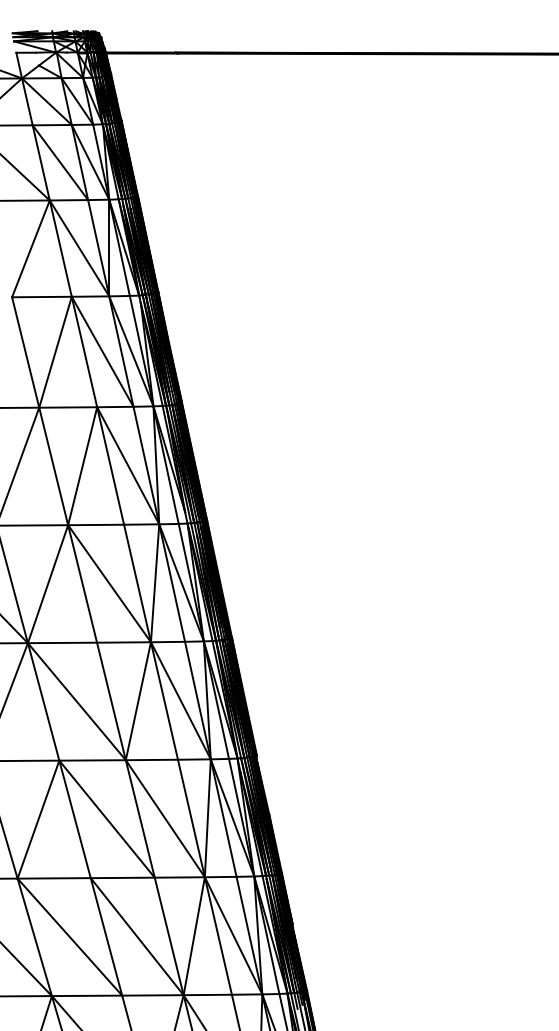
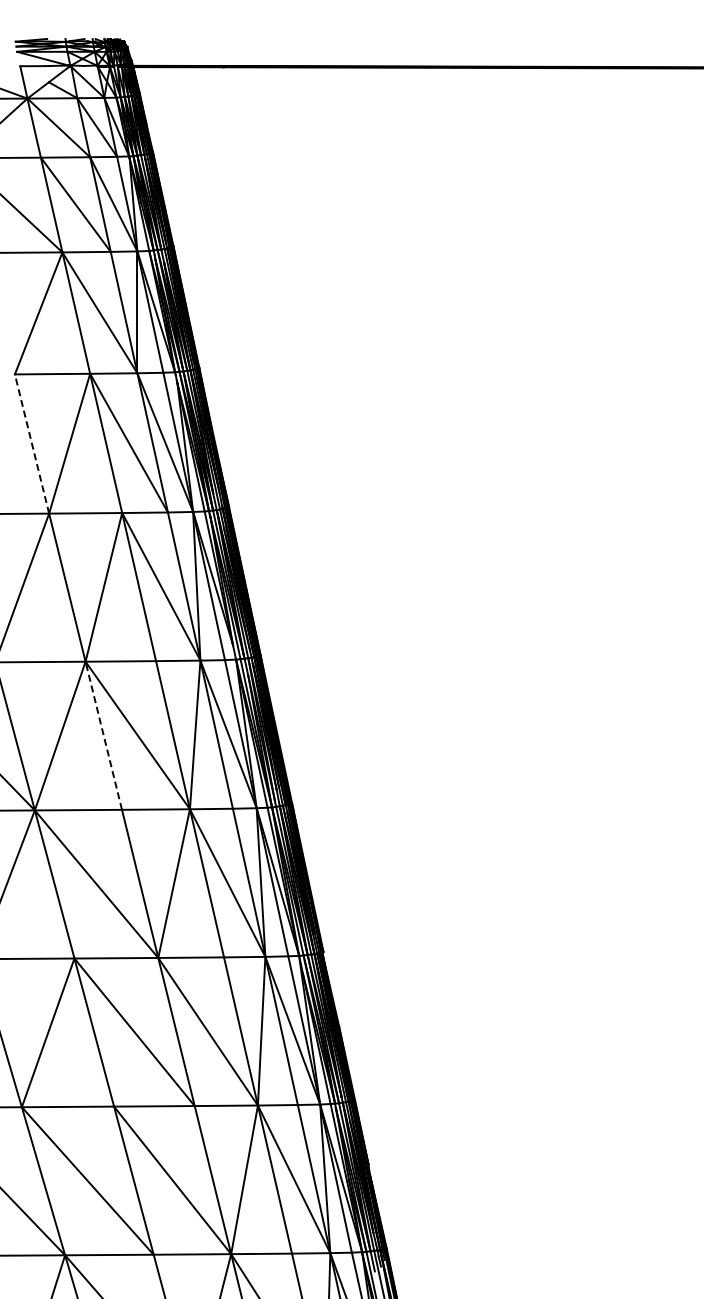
line: (26, 352) -> (32, 444), solid -> dashed
line: (82, 583) -> (103, 735), solid -> dashed

